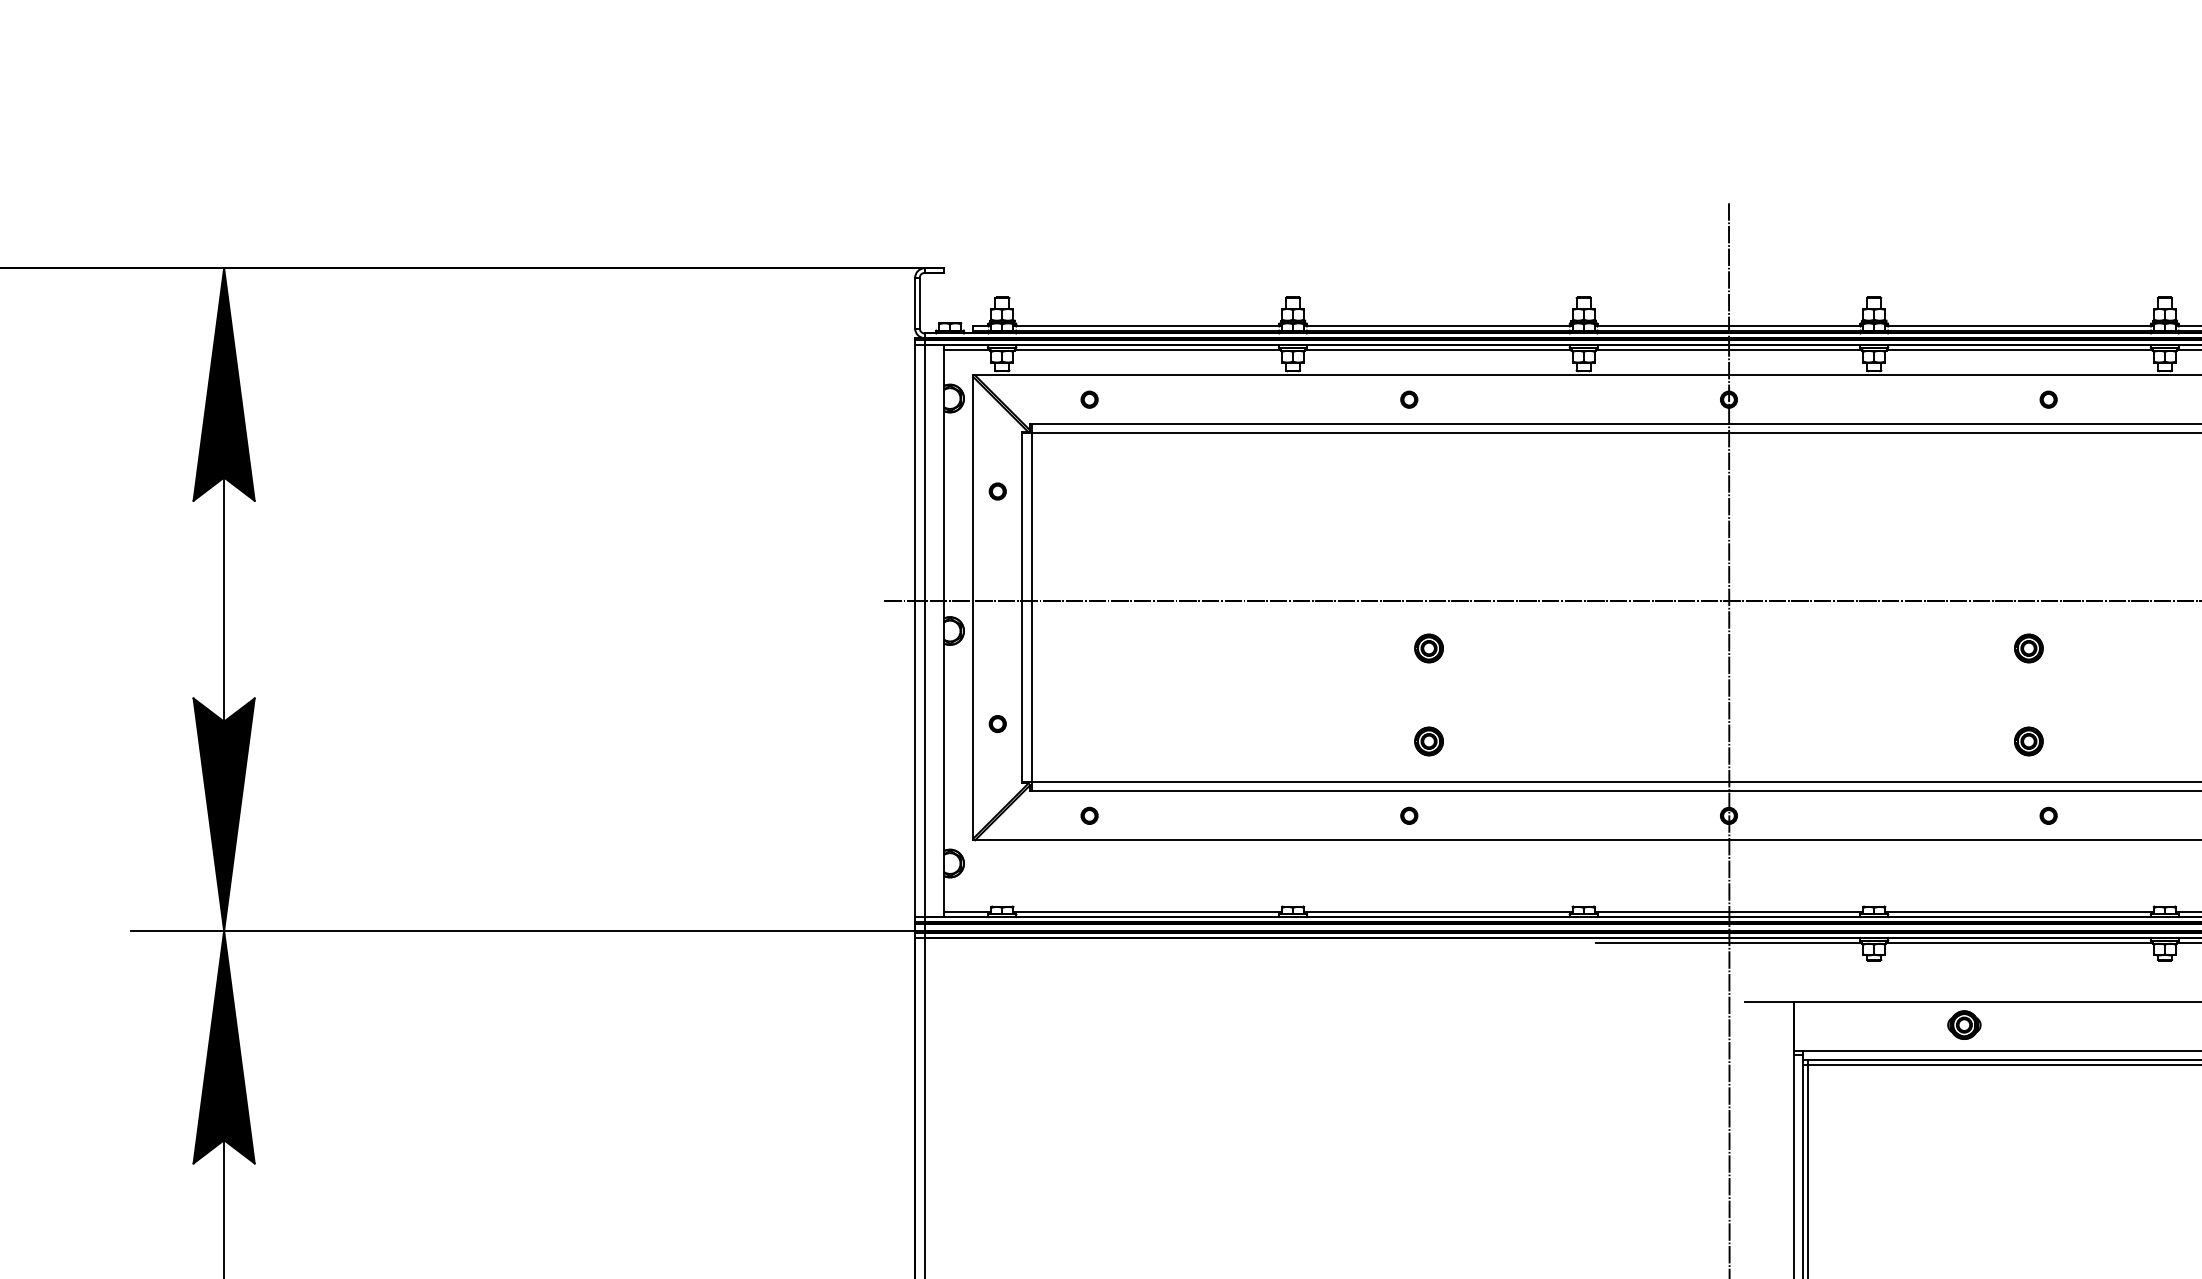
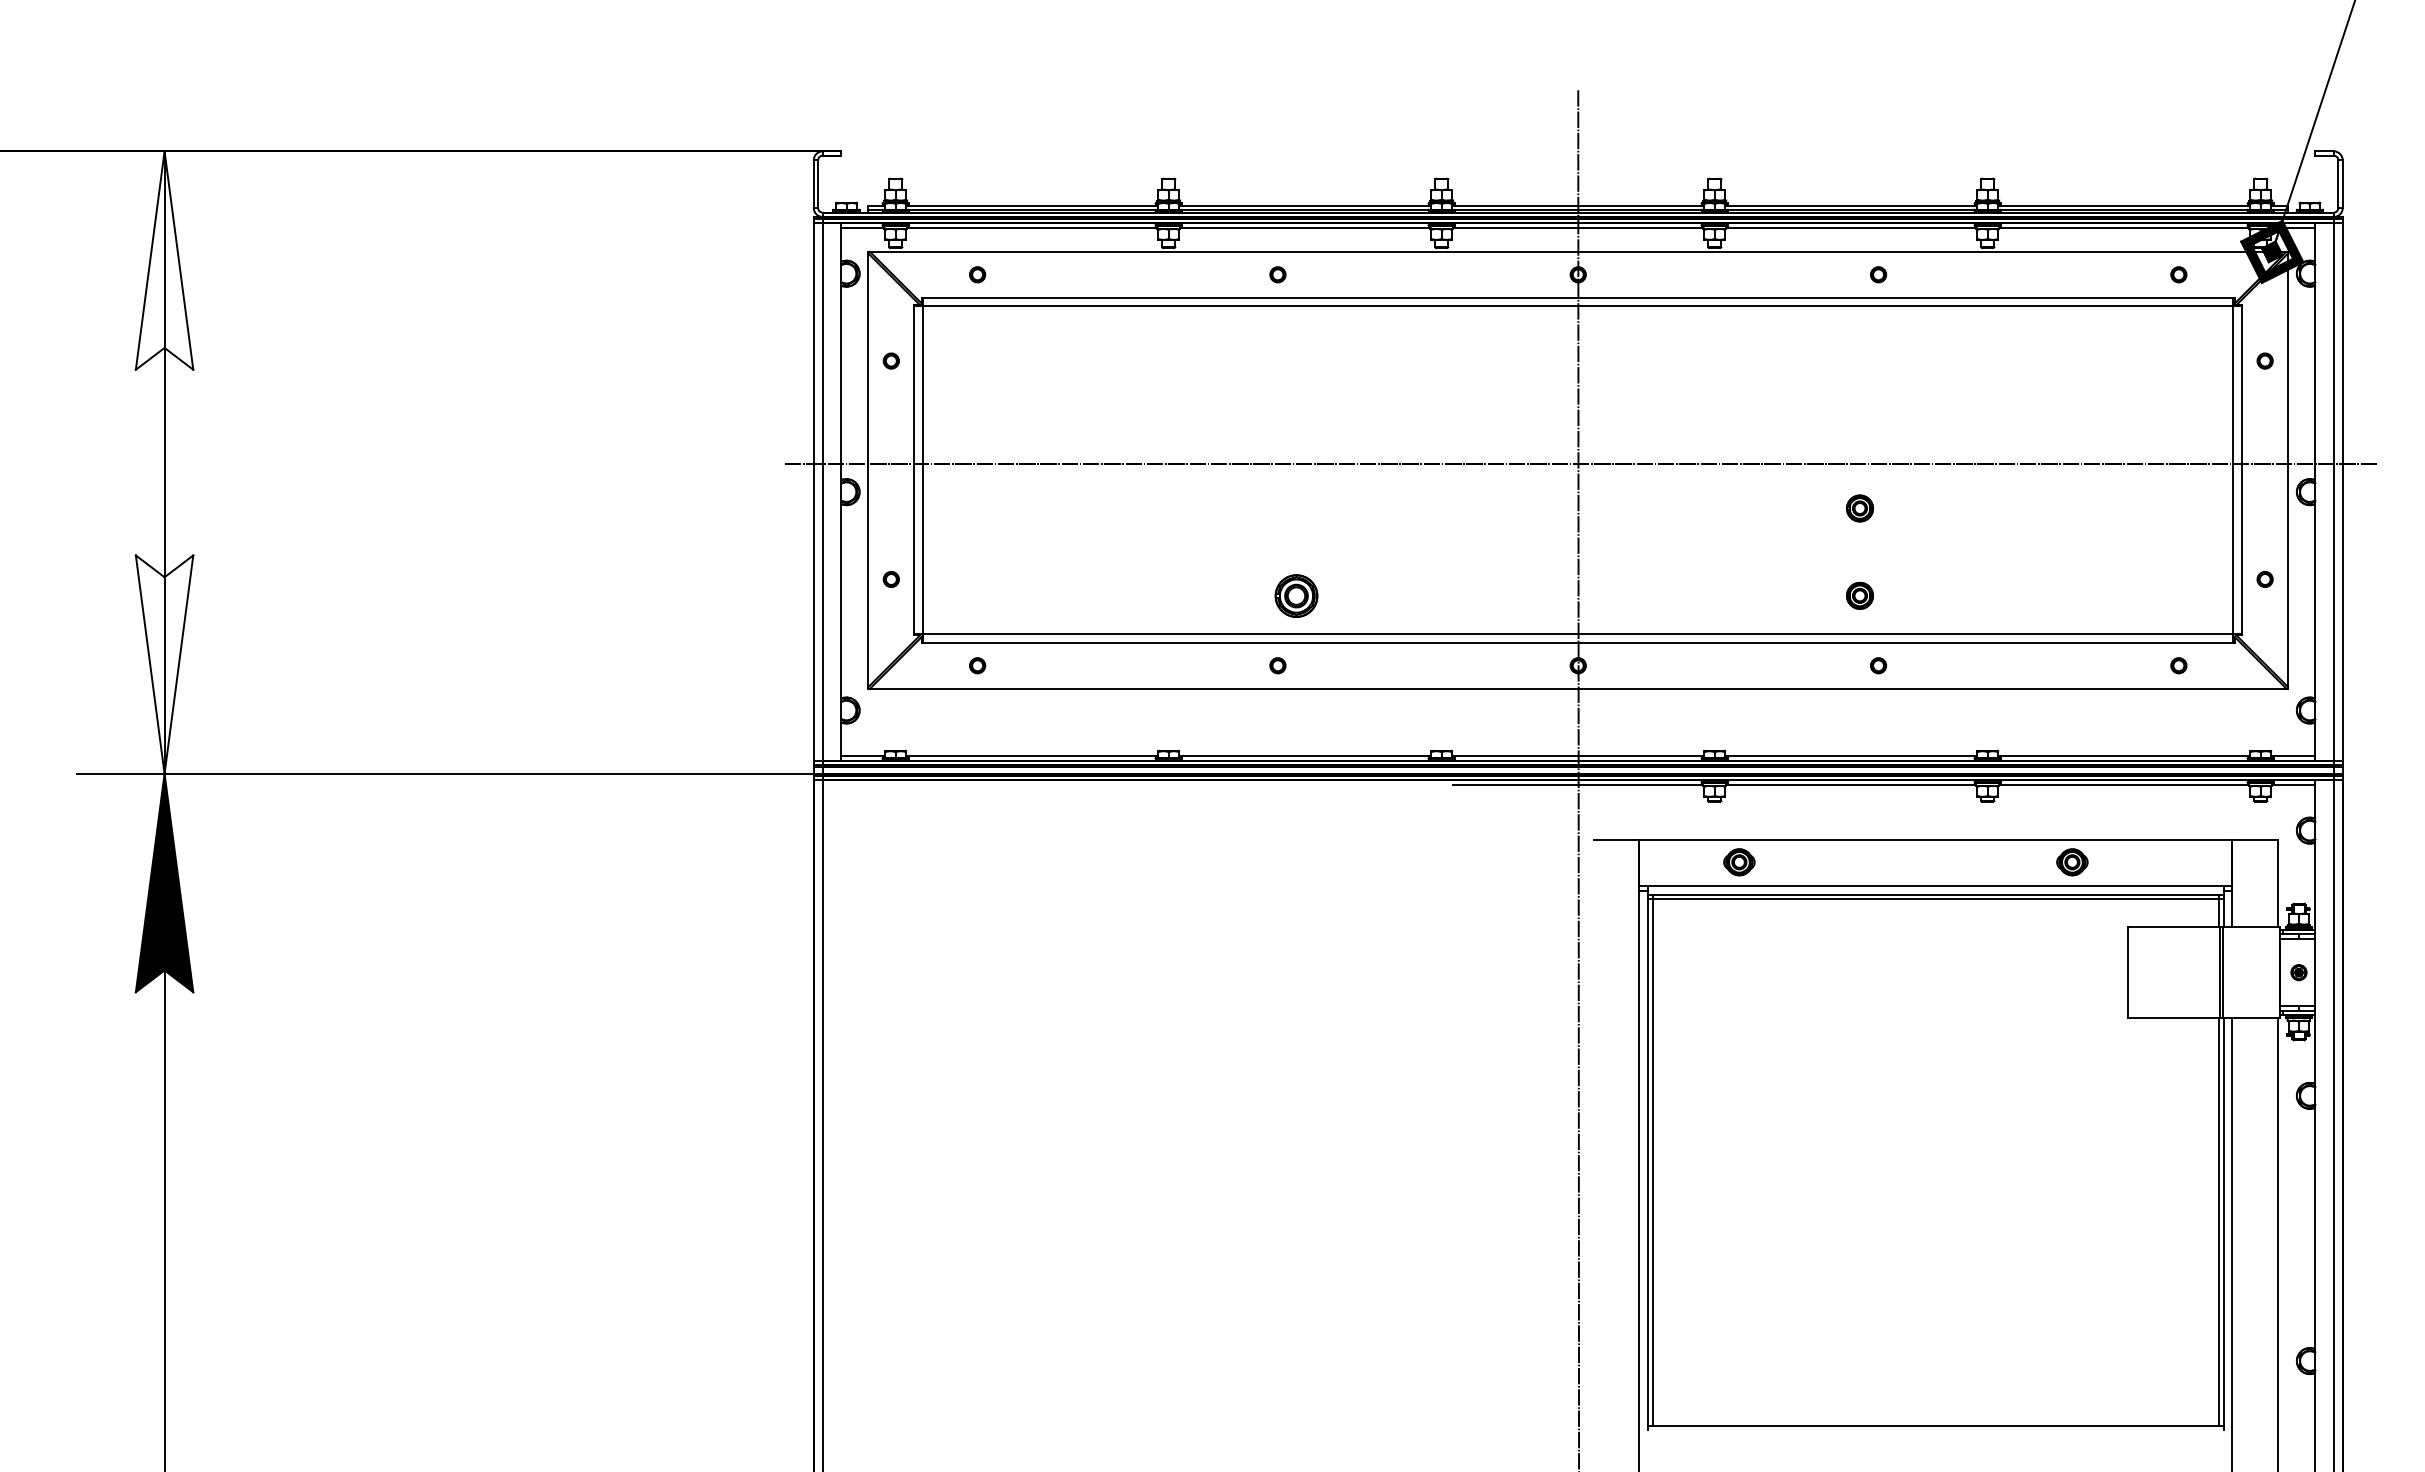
fill: (224, 384) -> (164, 260), removed
part: (1429, 648) -> (1296, 508), removed
part: (1429, 741) -> (1296, 595), size x1.6
fill: (224, 814) -> (164, 664), removed
part: (1964, 1025) -> (1739, 862), moved

